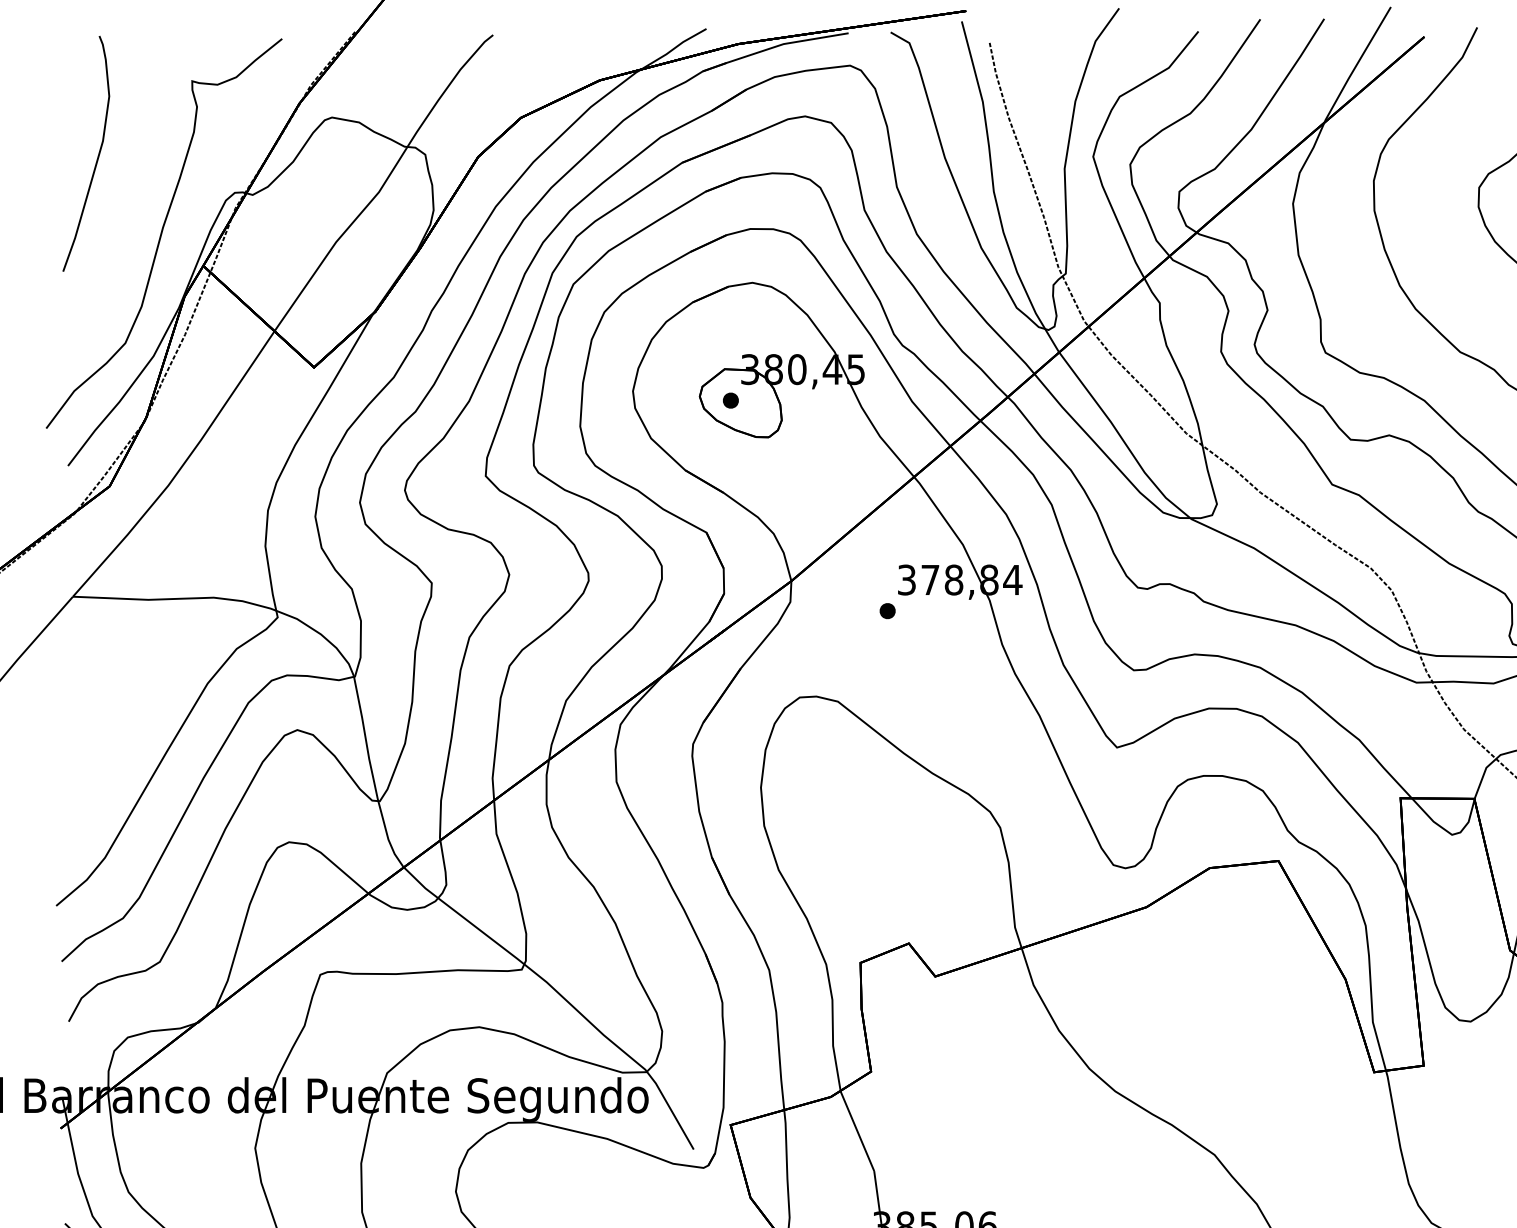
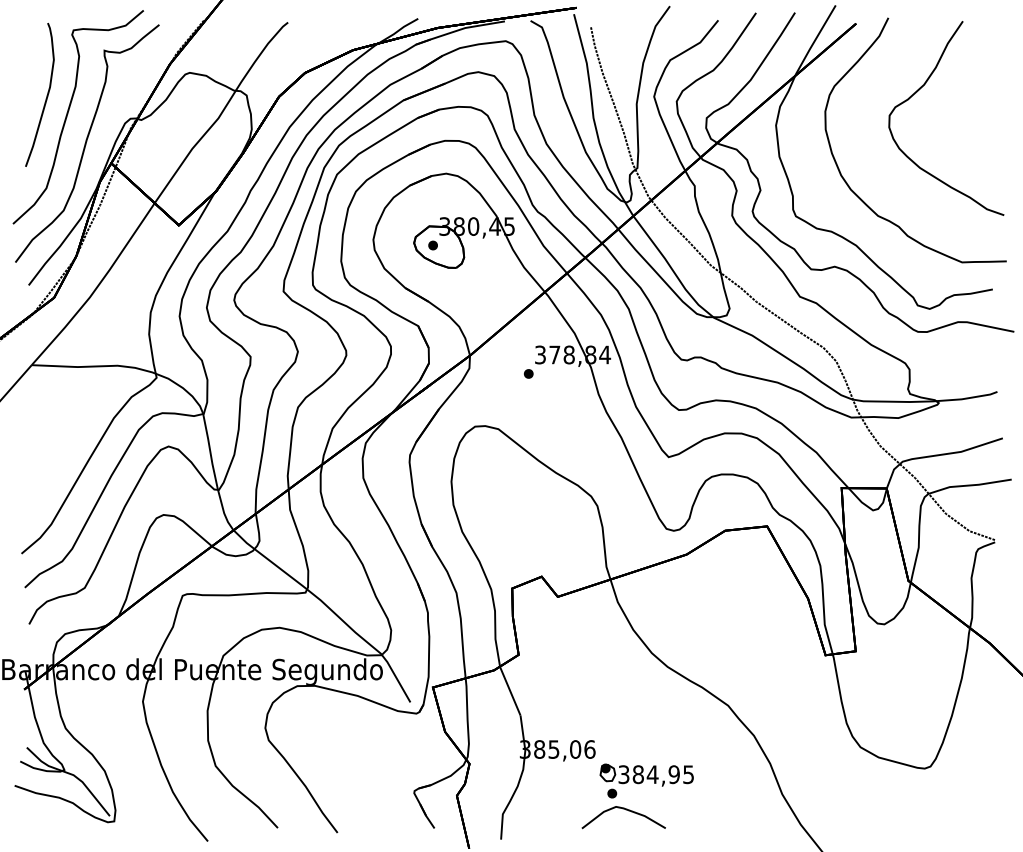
curve: (133, 185) -> (68, 114), added

